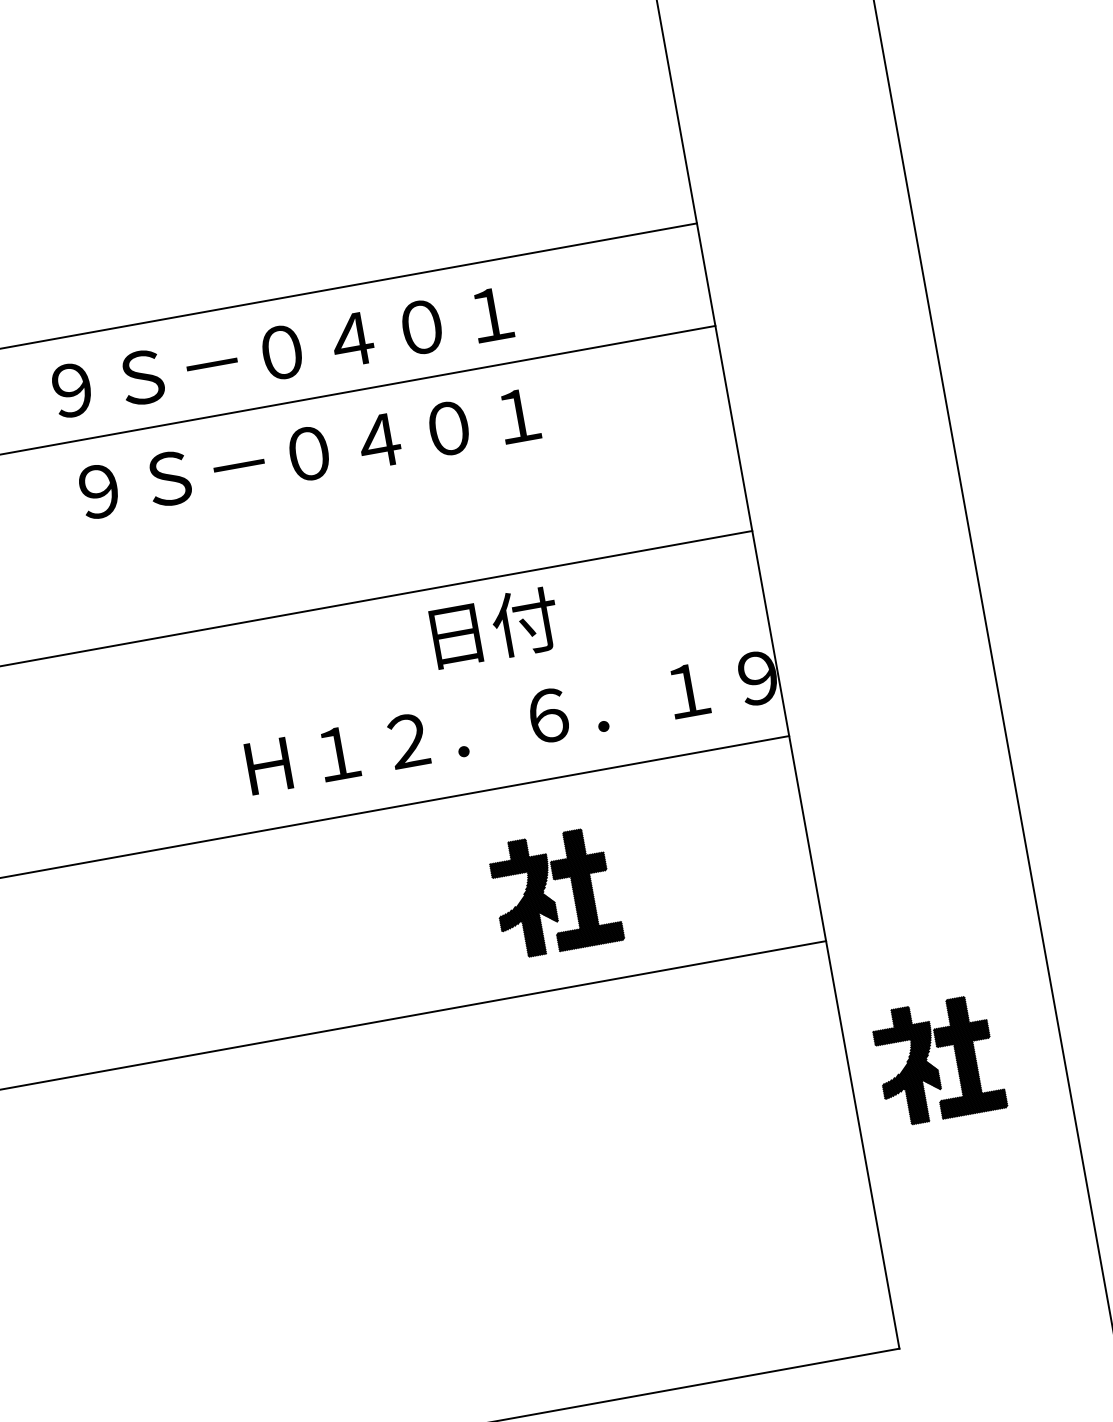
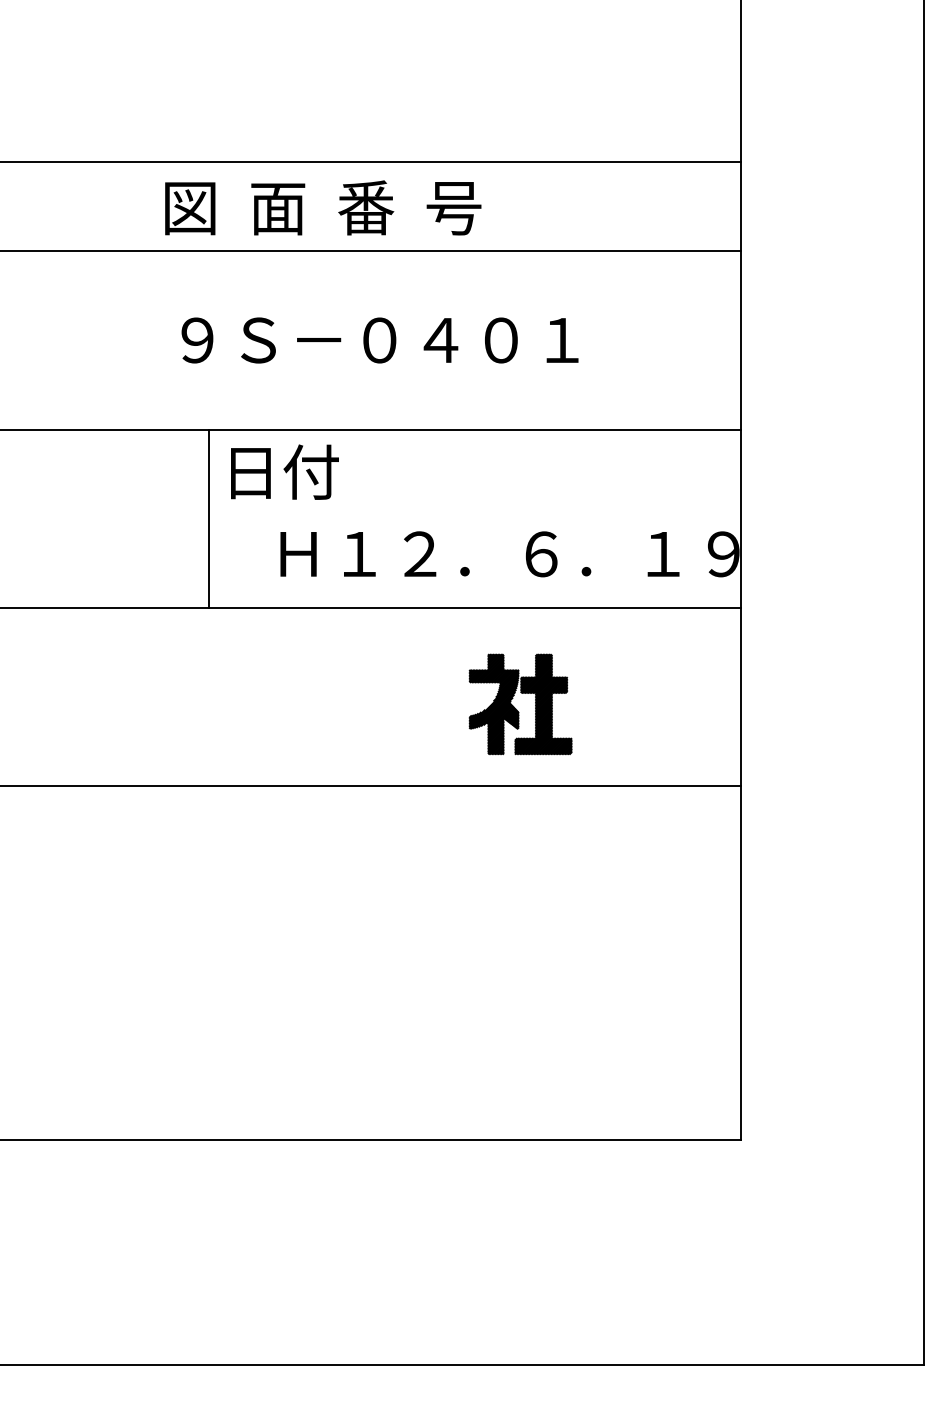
text: (277, 352) -> (368, 207), ９Ｓ－０４０１ -> 図  面  番  号
text: (308, 453) -> (379, 340), moved
text: (494, 627) -> (284, 471), moved
line: (157, 743) -> (208, 518), added
part: (933, 1065) -> (812, 906), removed

